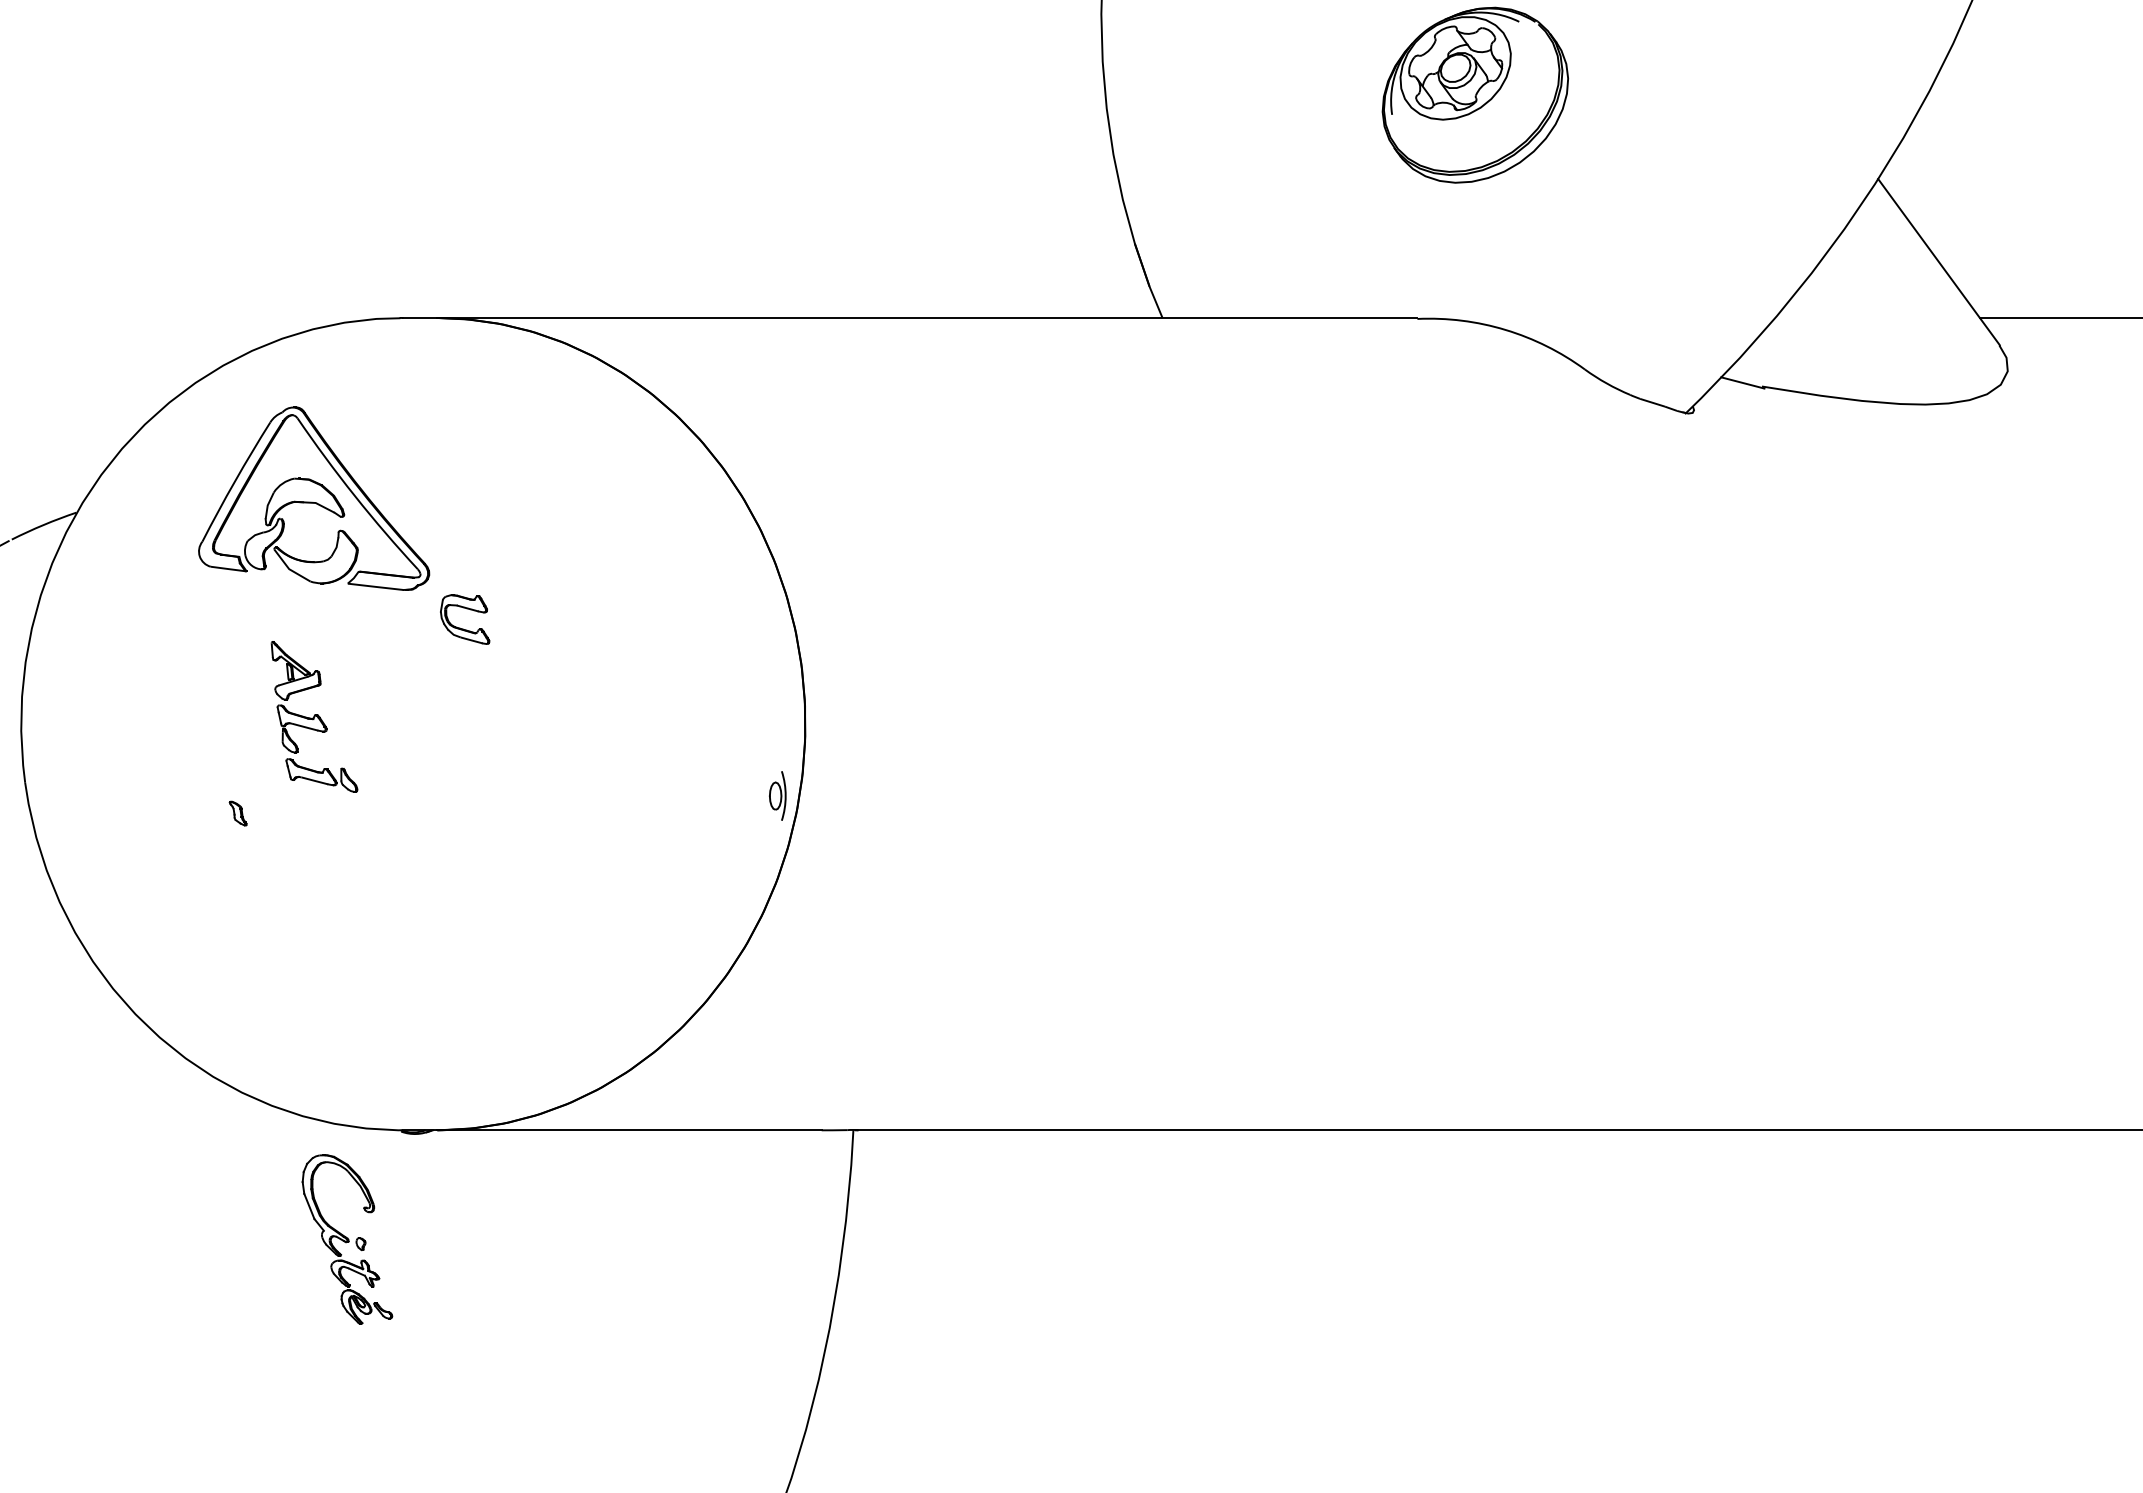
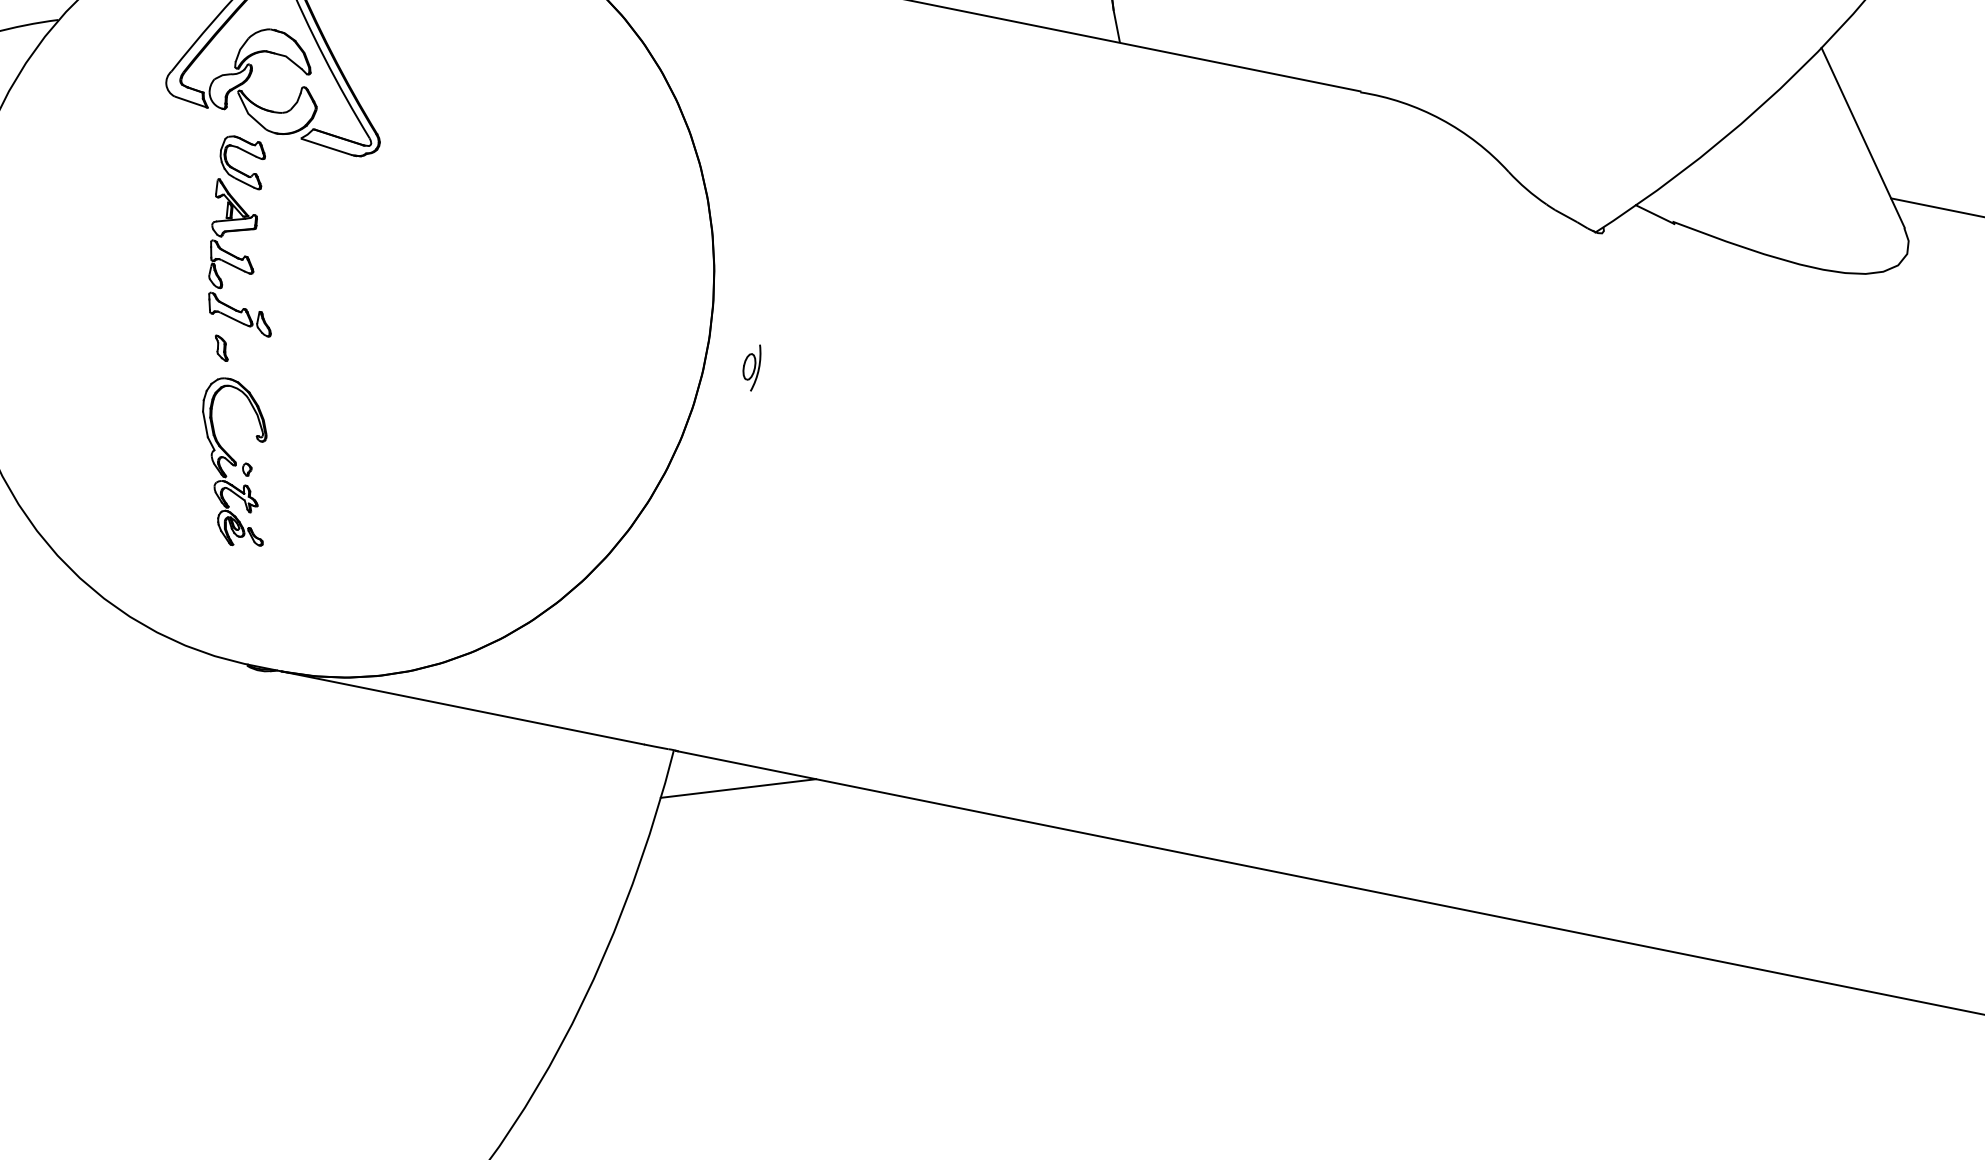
part: (463, 628) -> (239, 170), moved
part: (777, 795) -> (751, 366), moved
part: (237, 813) -> (220, 348), moved
line: (926, 1155) -> (738, 788), added
part: (347, 1239) -> (235, 462), moved

